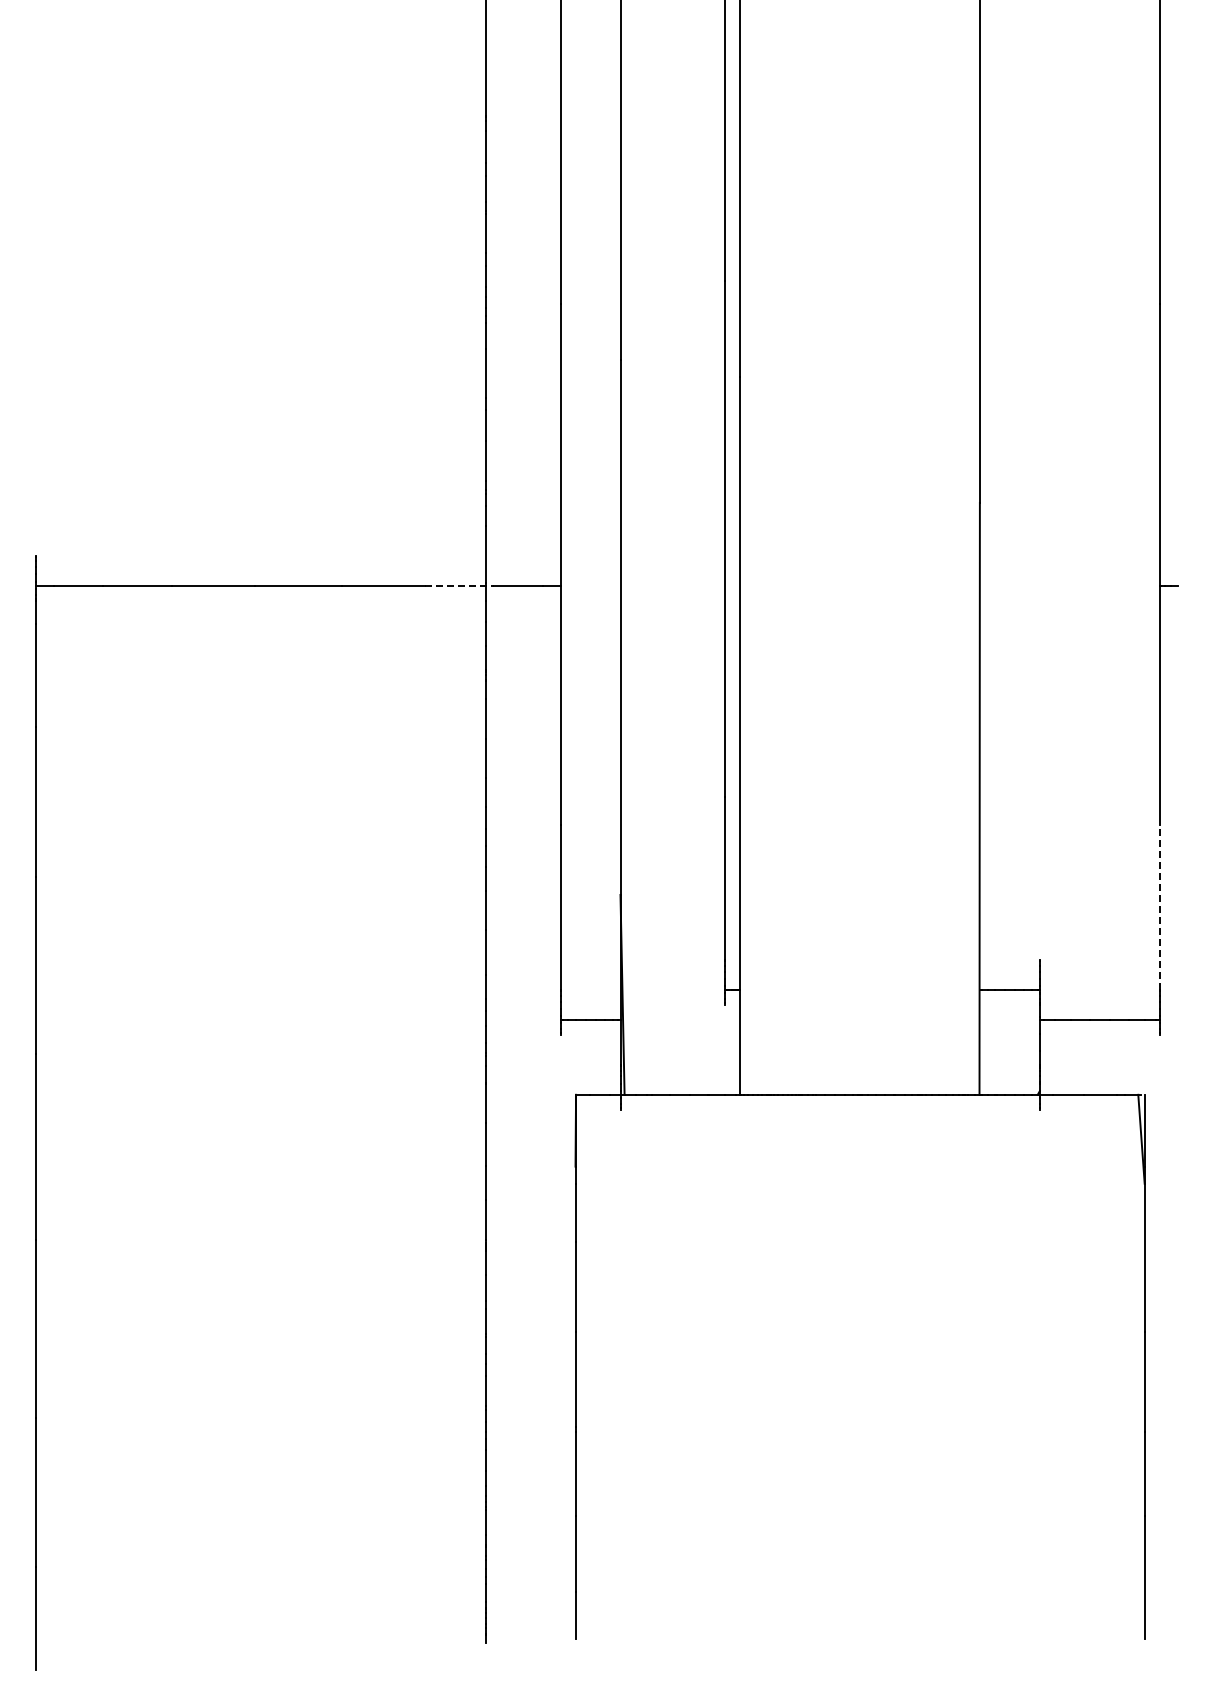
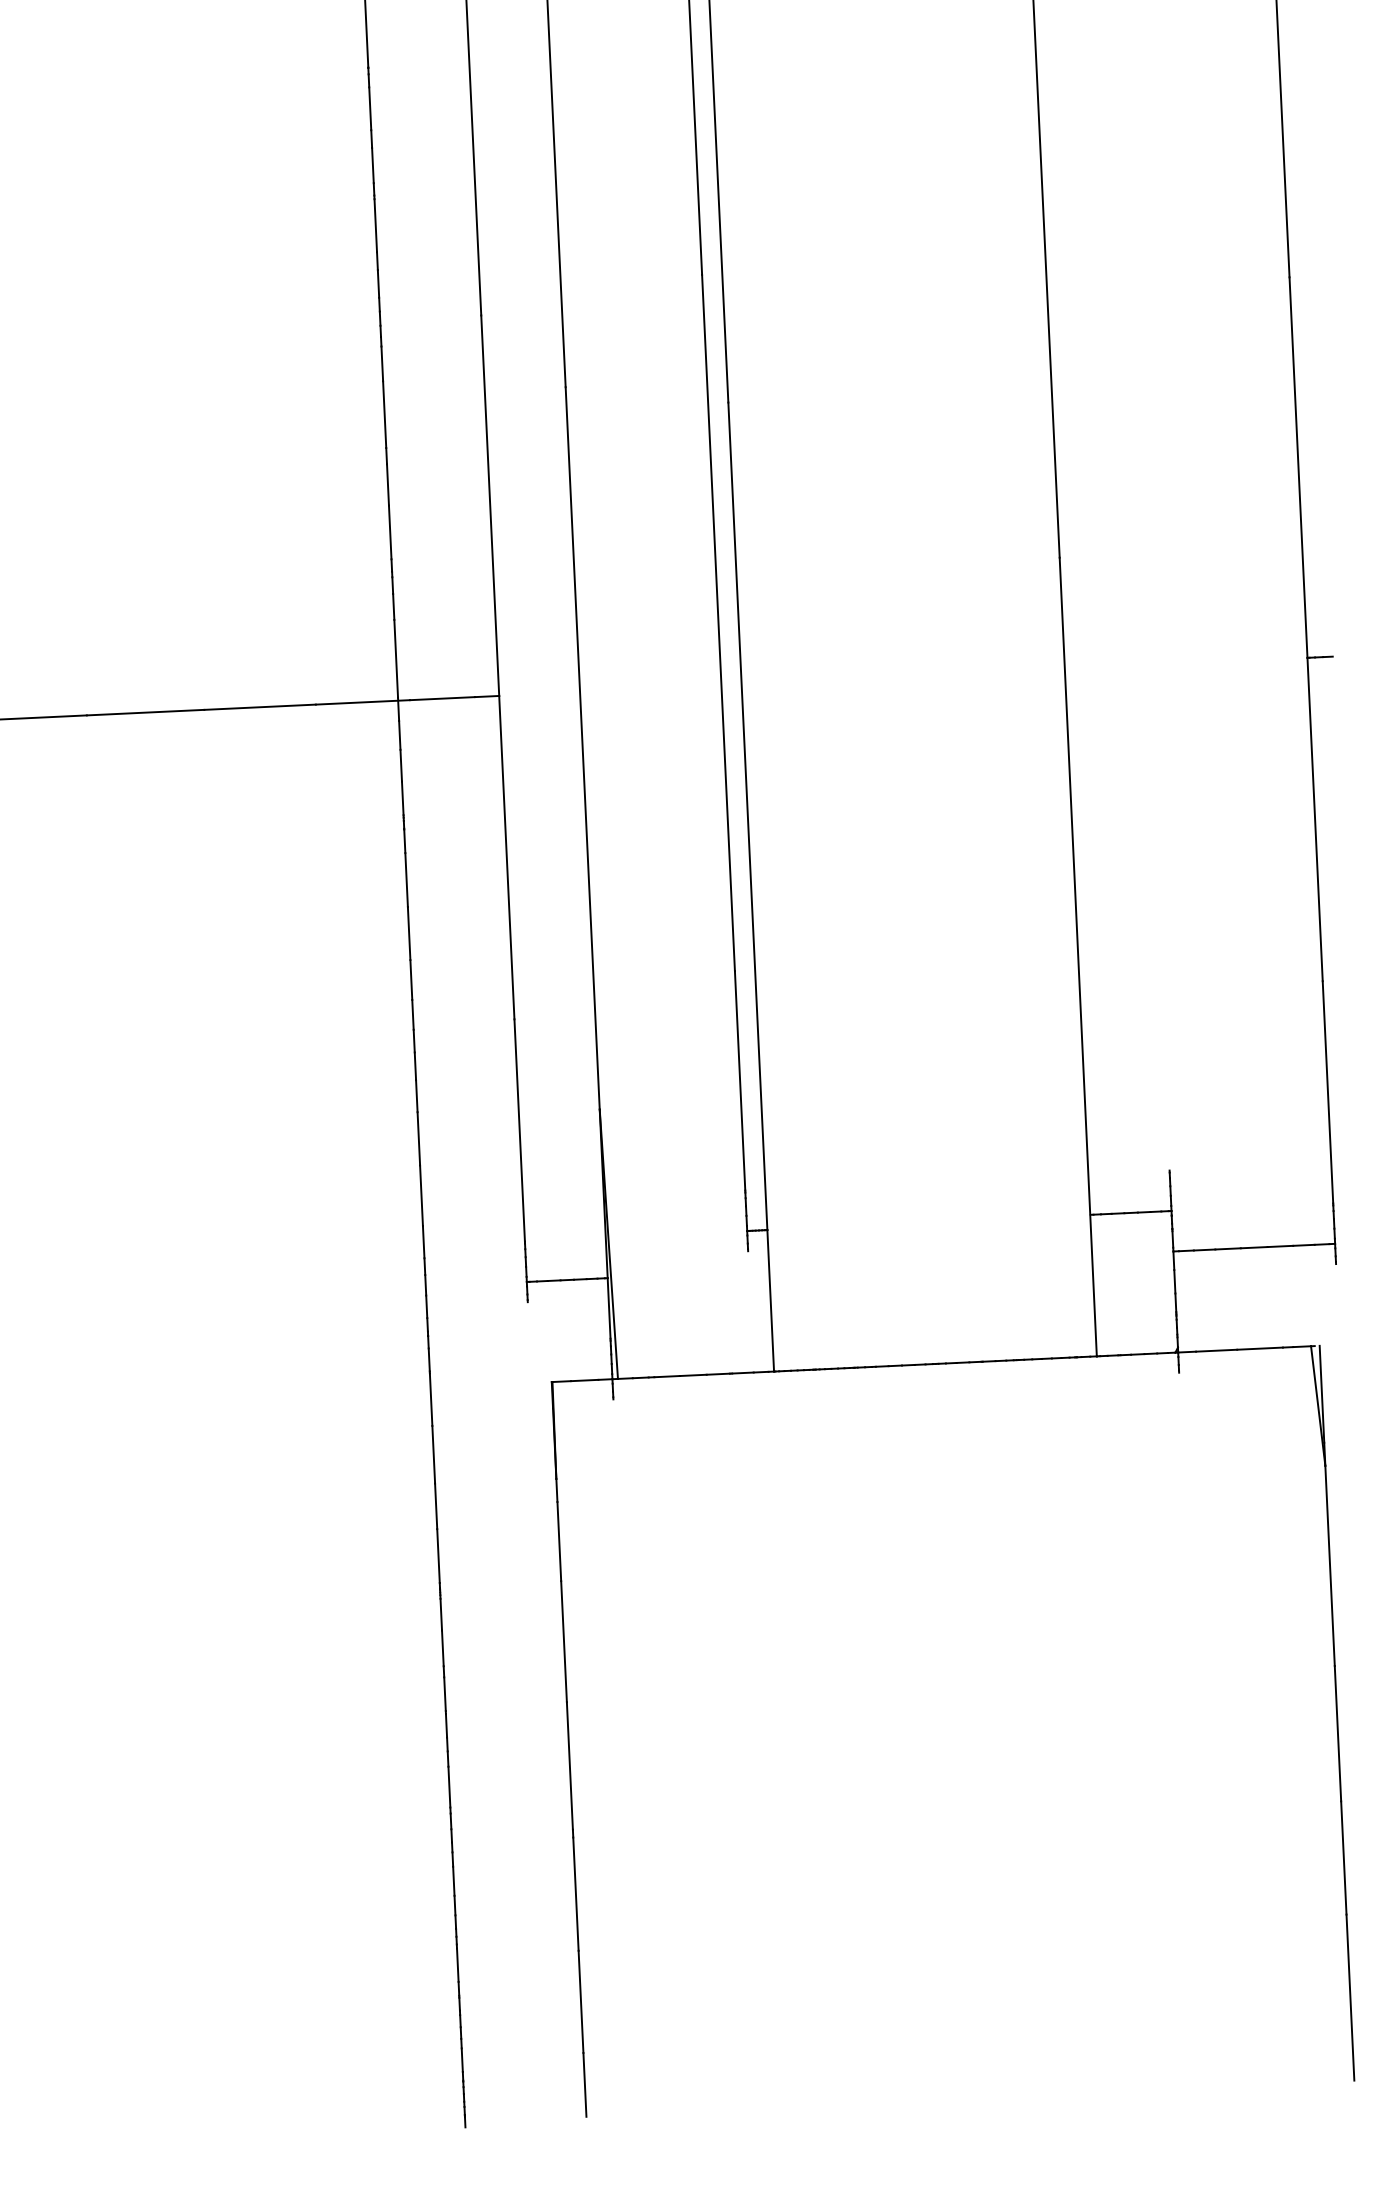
line: (459, 585) -> (362, 702), dashed -> solid
line: (1159, 907) -> (1327, 1092), dashed -> solid

